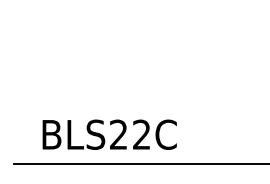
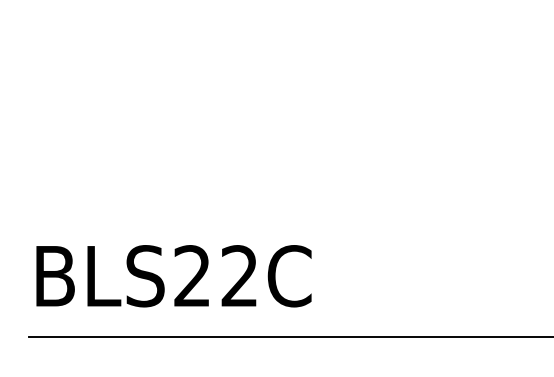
text: (109, 134) -> (173, 275), moved

